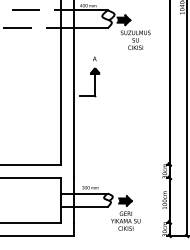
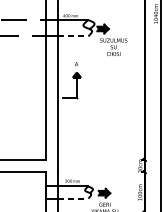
line: (90, 28) -> (72, 36), solid -> dashed
line: (90, 206) -> (72, 198), solid -> dashed

